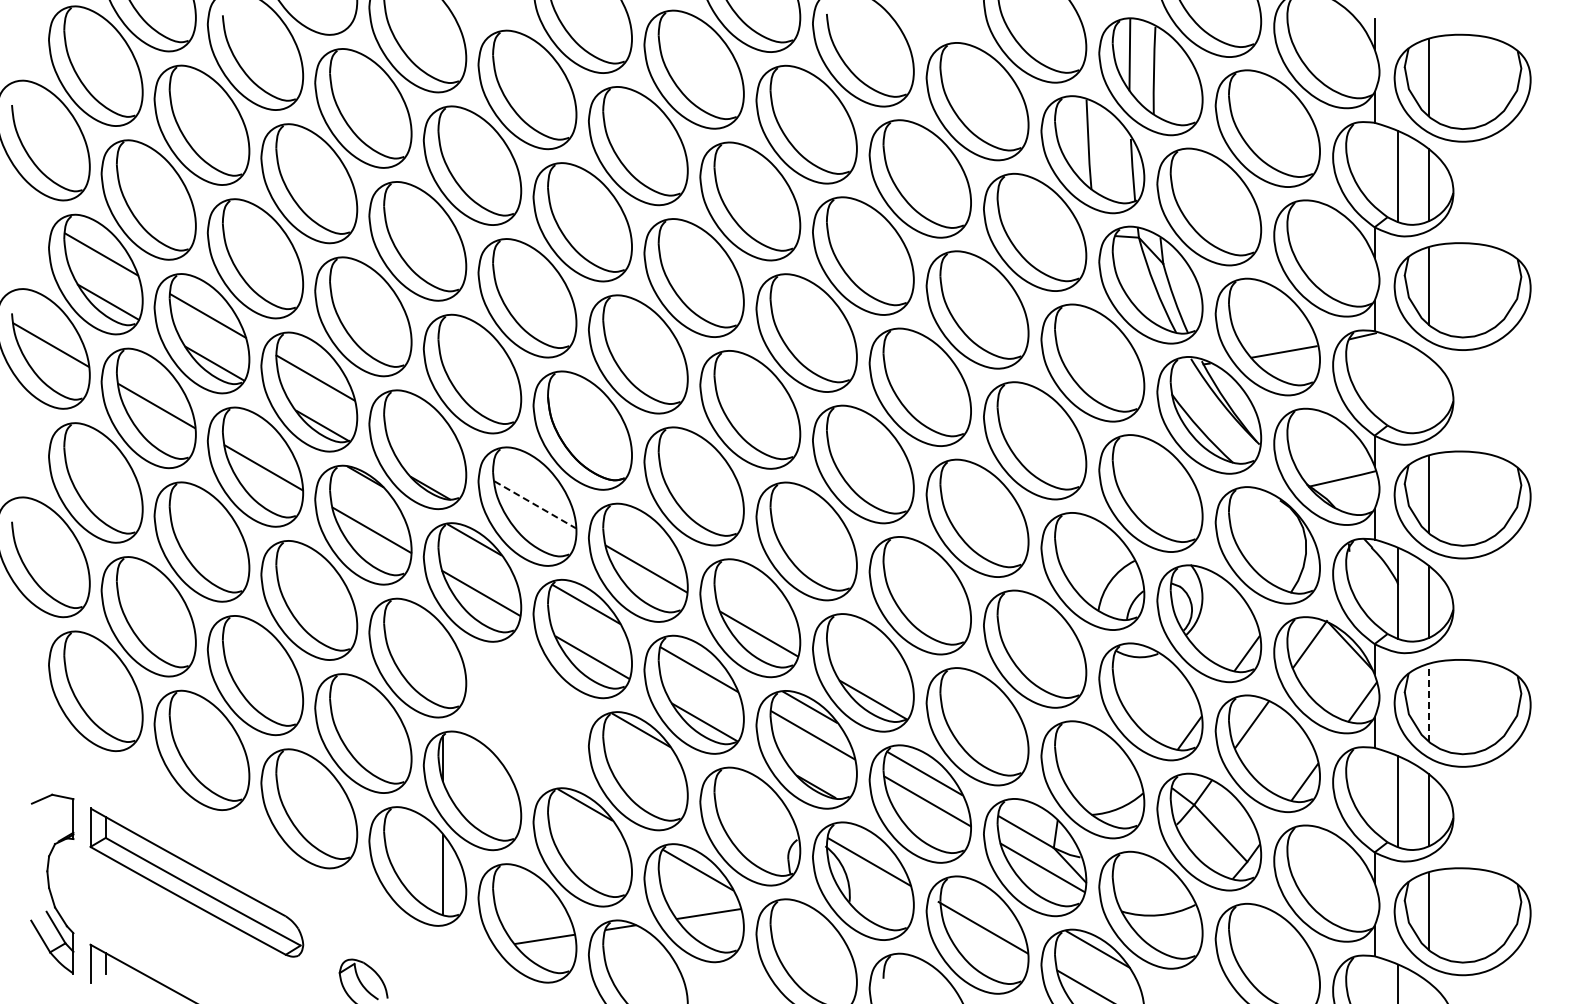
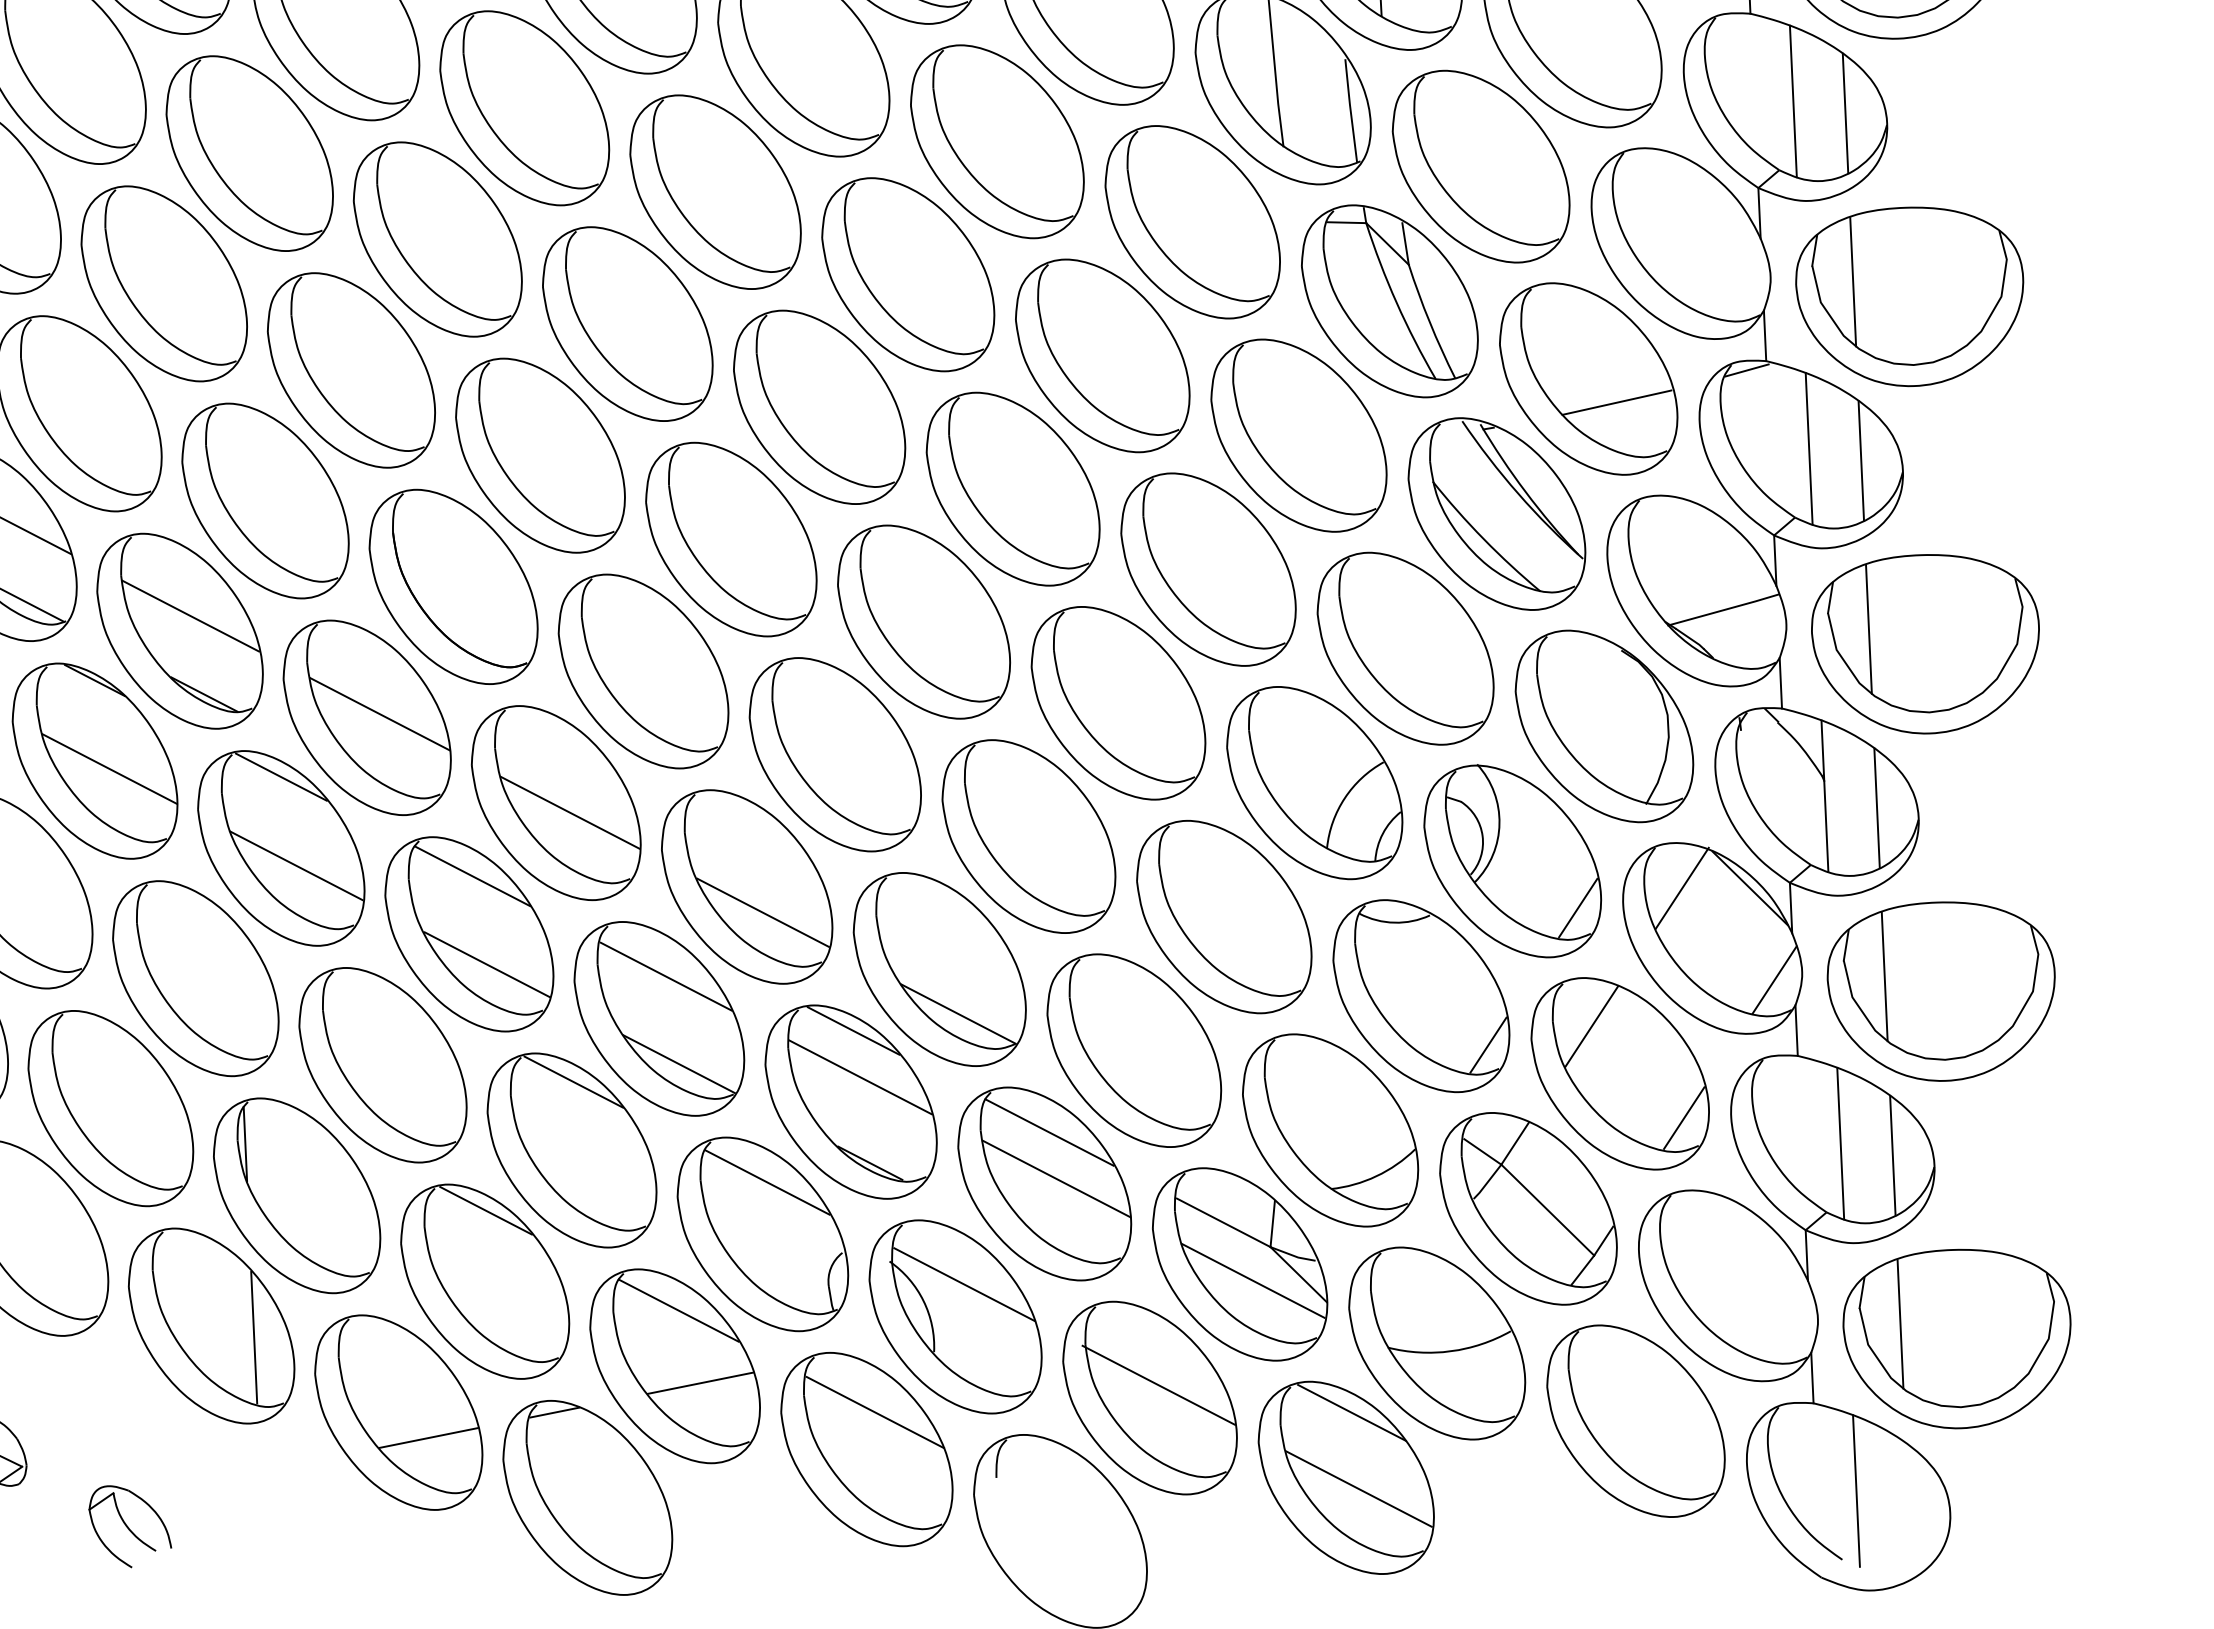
line: (1397, 384) -> (1808, 448), added
line: (1428, 393) -> (1860, 460), added
line: (424, 440) -> (190, 615), added
line: (535, 504) -> (380, 713), dashed -> solid
line: (1428, 702) -> (1884, 976), dashed -> solid
part: (527, 714) -> (382, 1064), added
line: (753, 795) -> (765, 1182), added
line: (812, 936) -> (874, 1412), added

